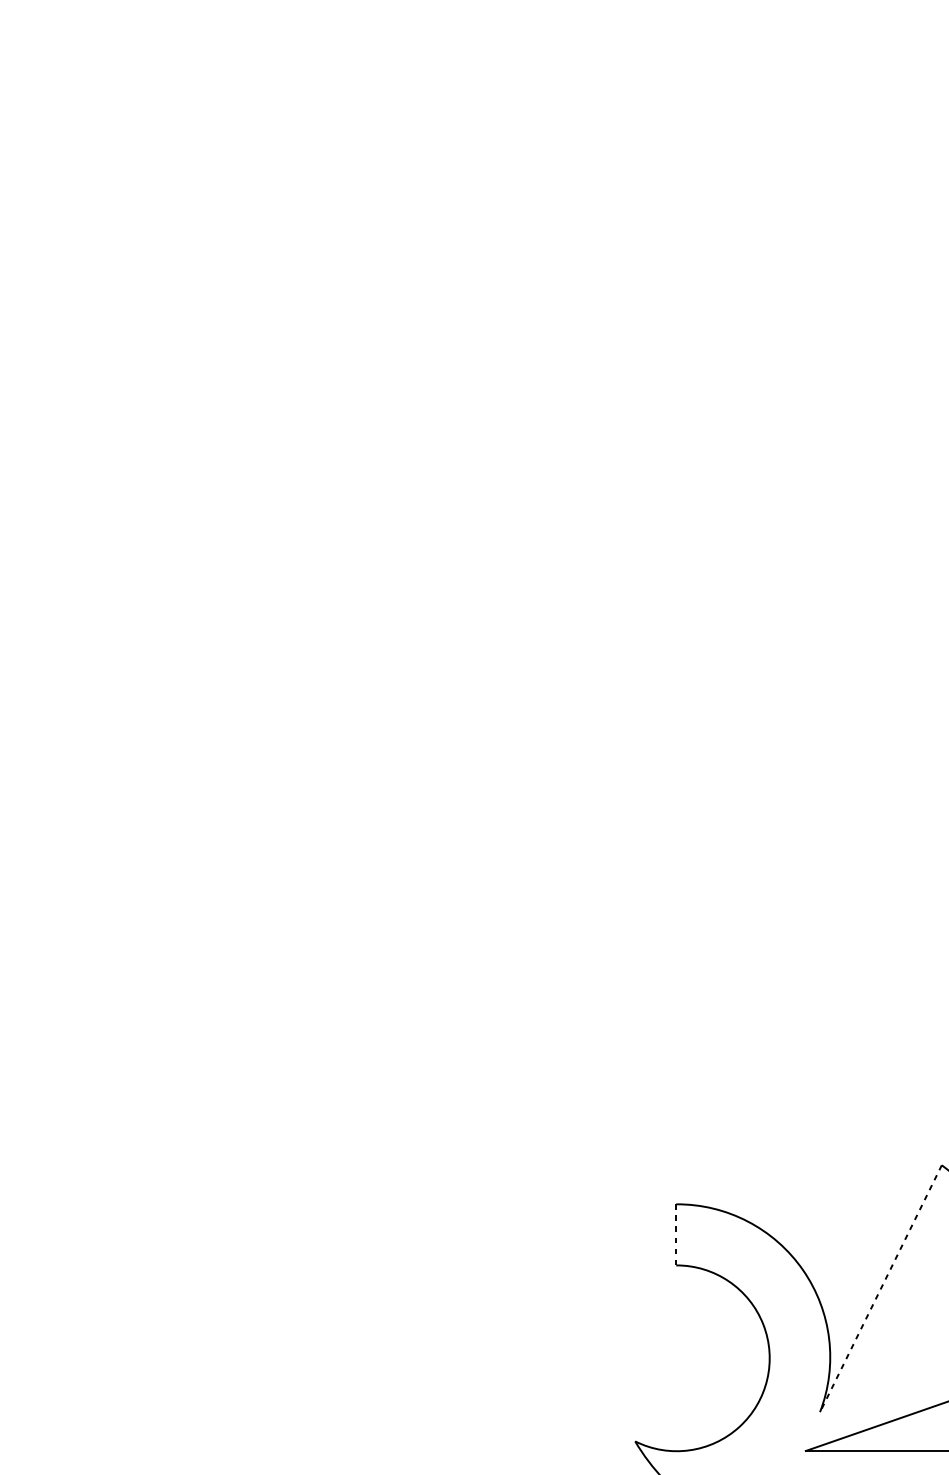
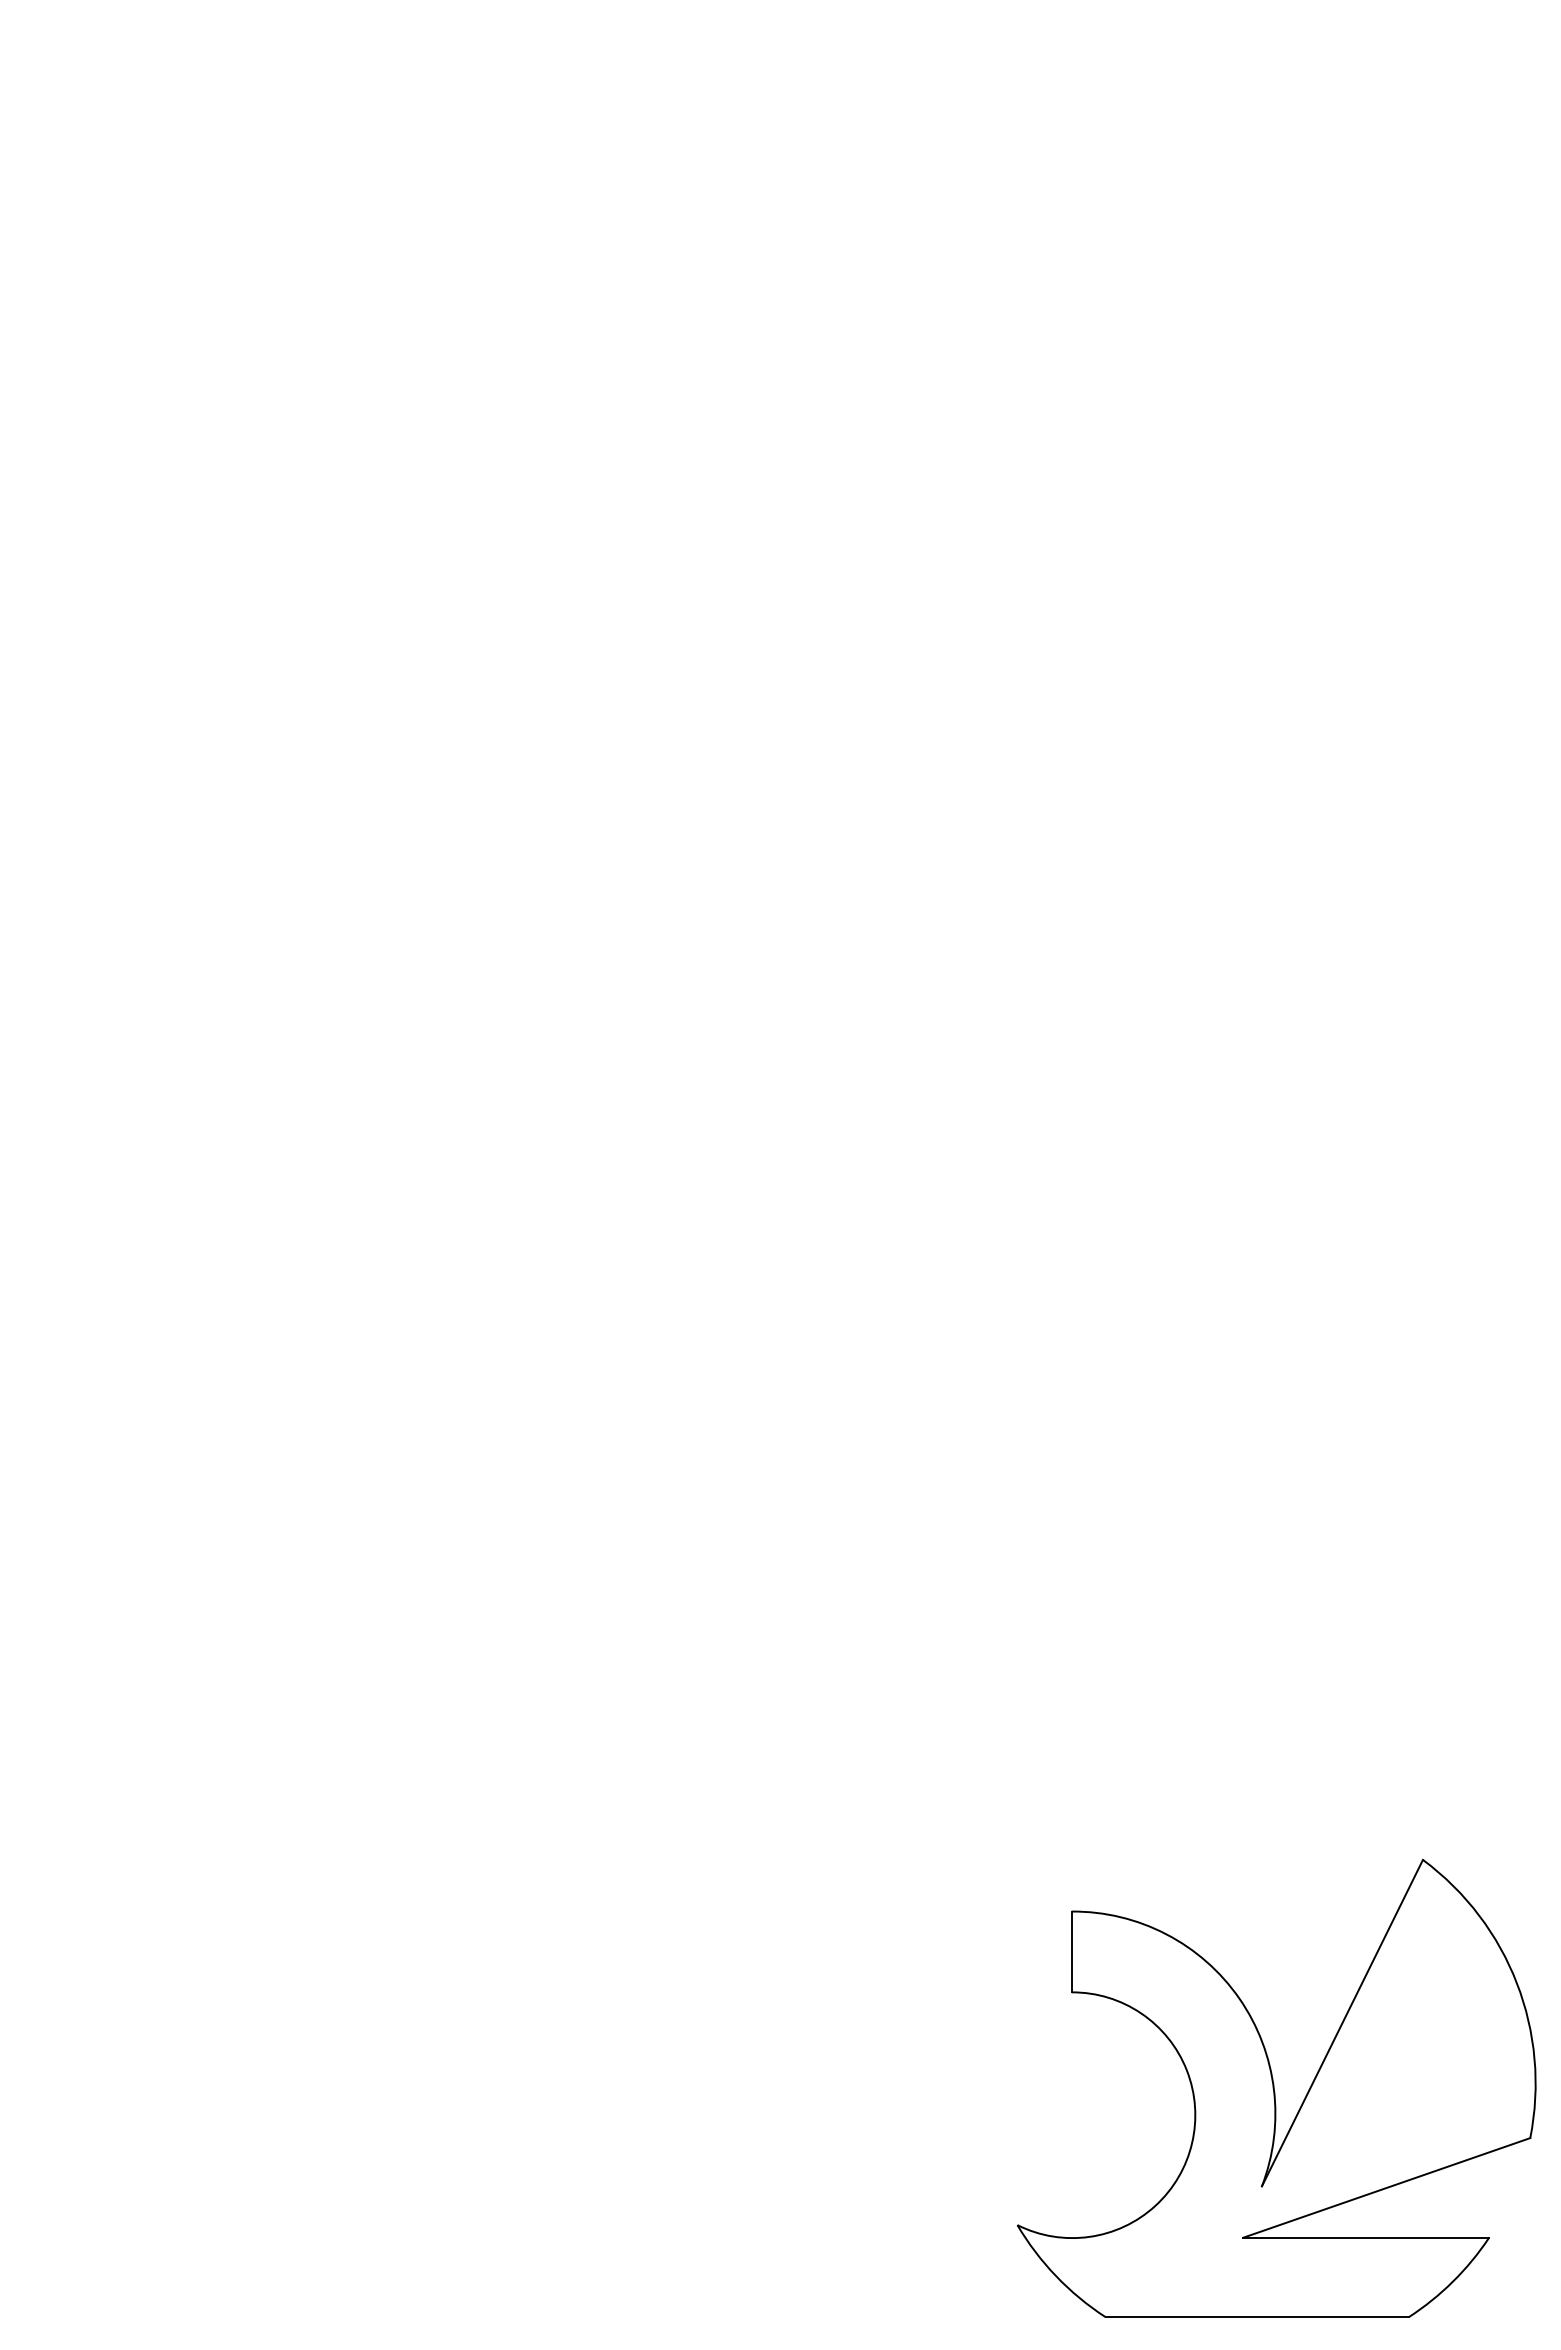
line: (676, 1235) -> (1071, 1952), dashed -> solid
line: (880, 1288) -> (1342, 2023), dashed -> solid

